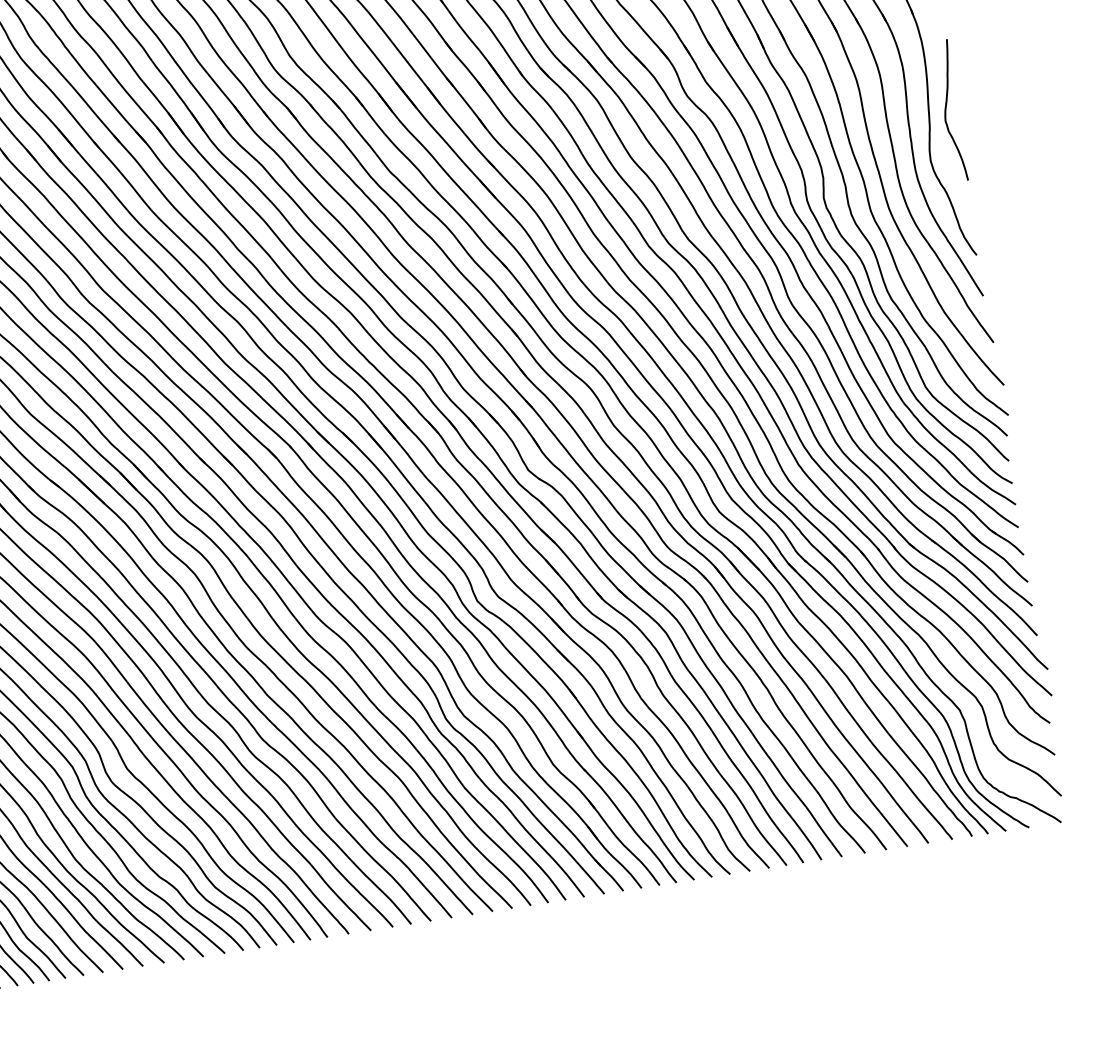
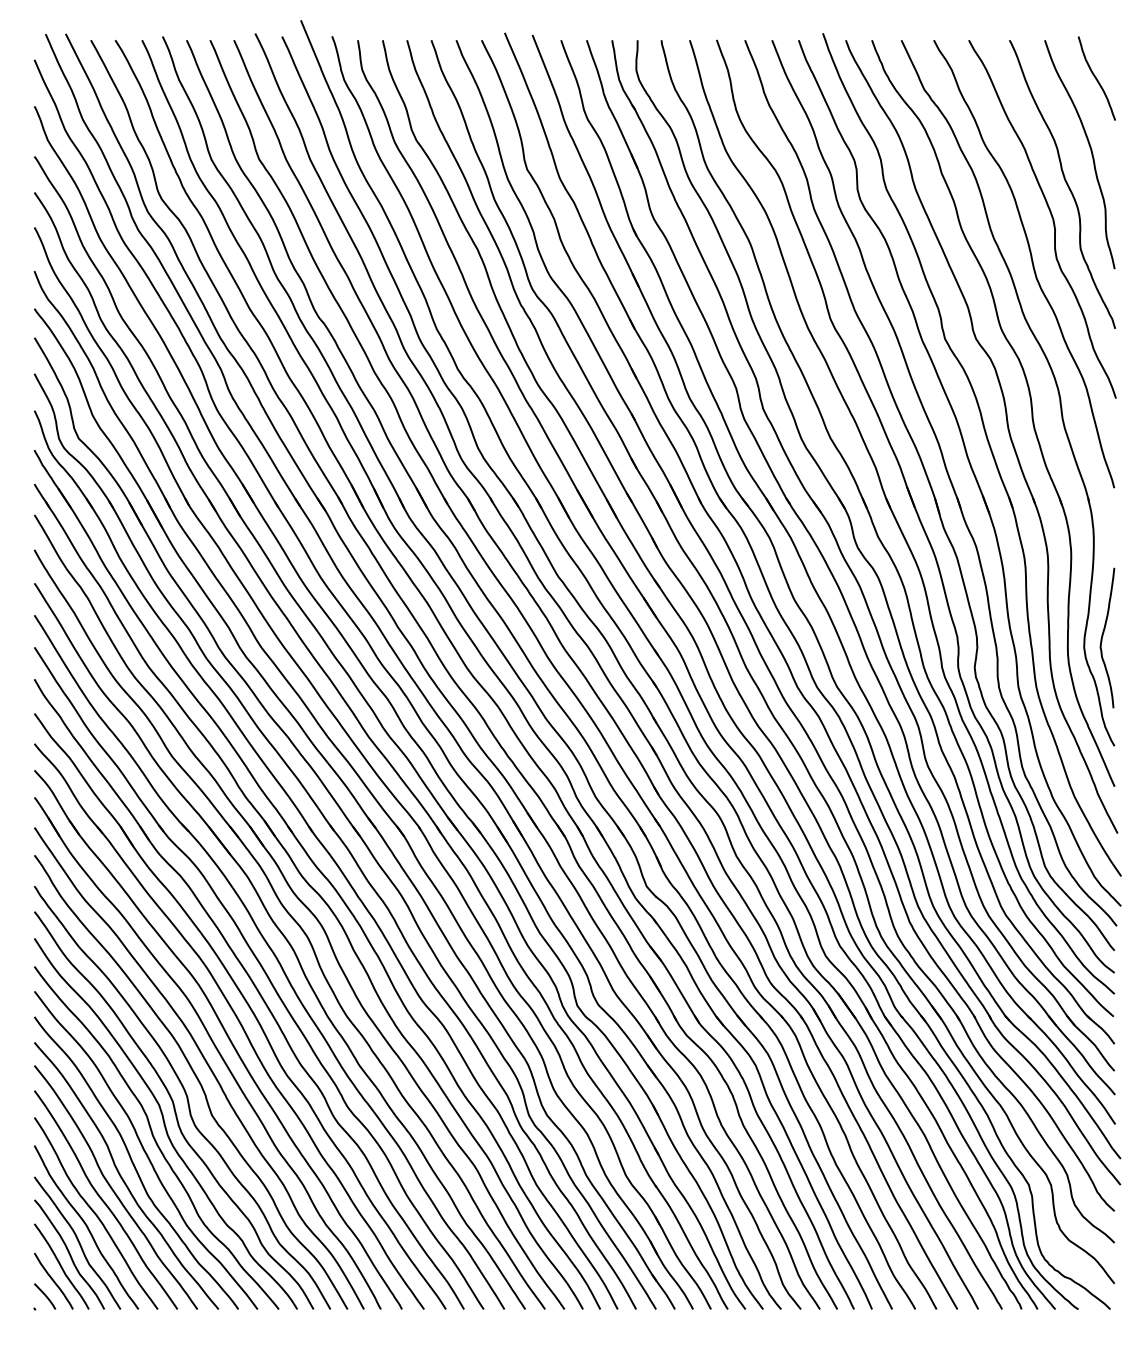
curve: (946, 109) -> (1103, 636), moved

